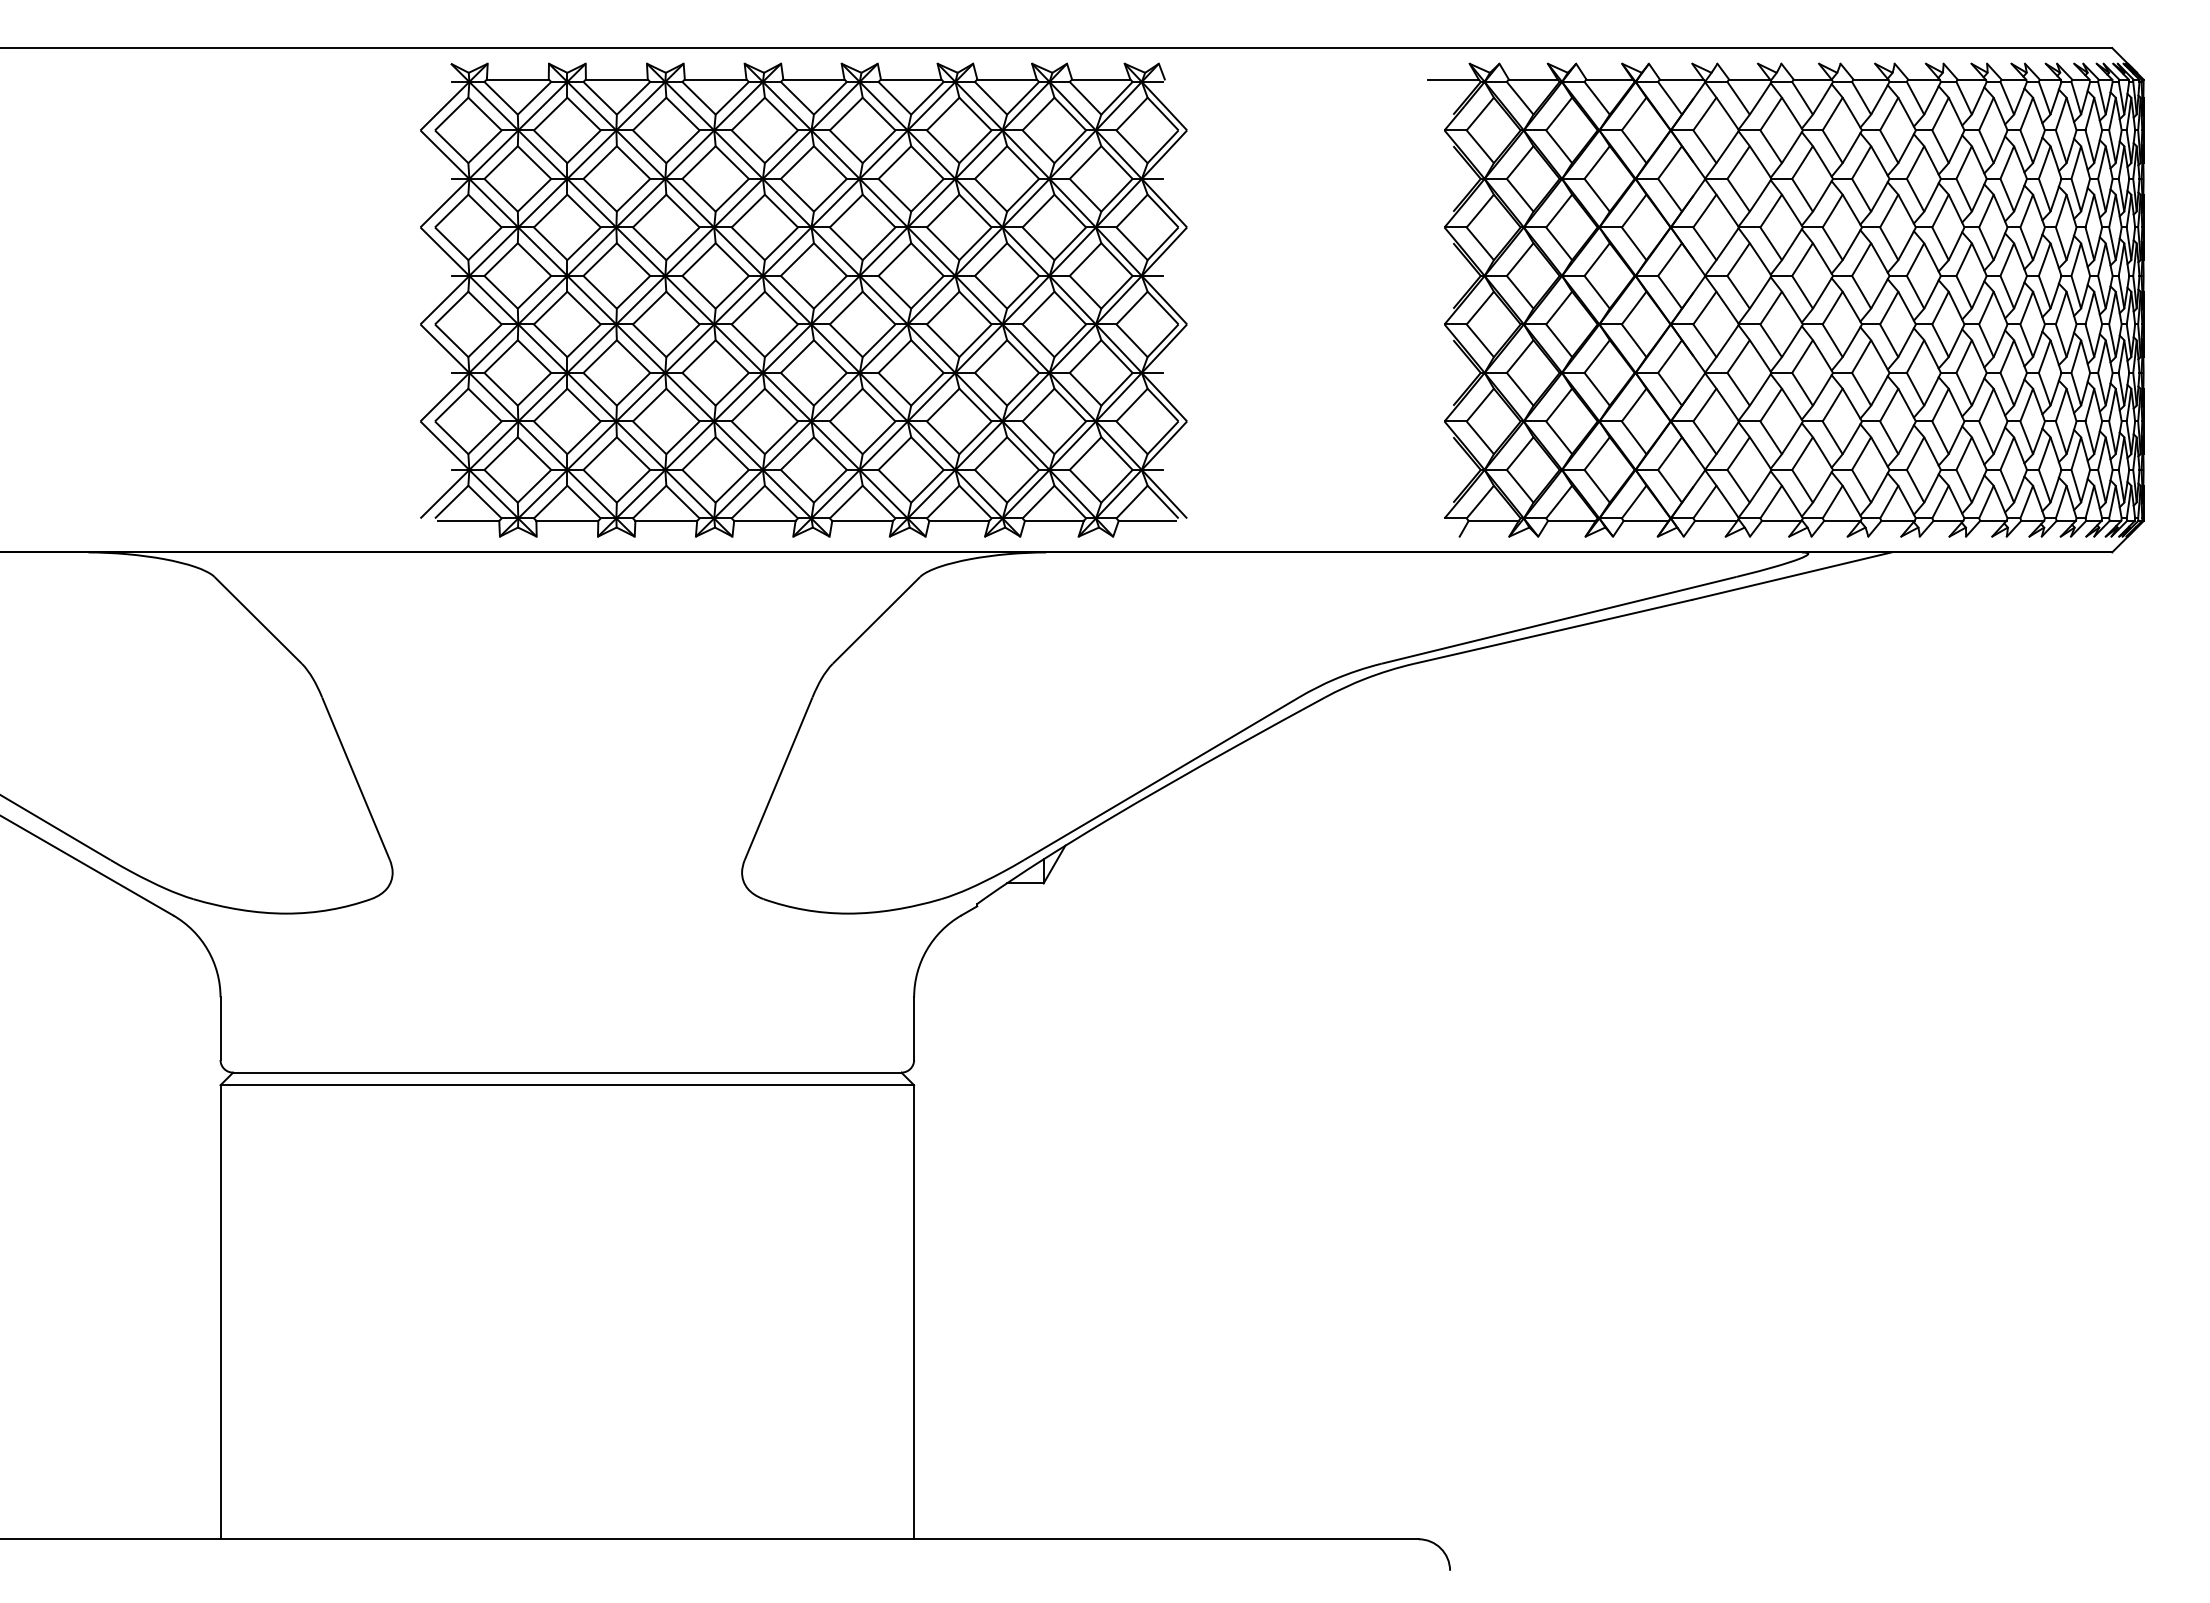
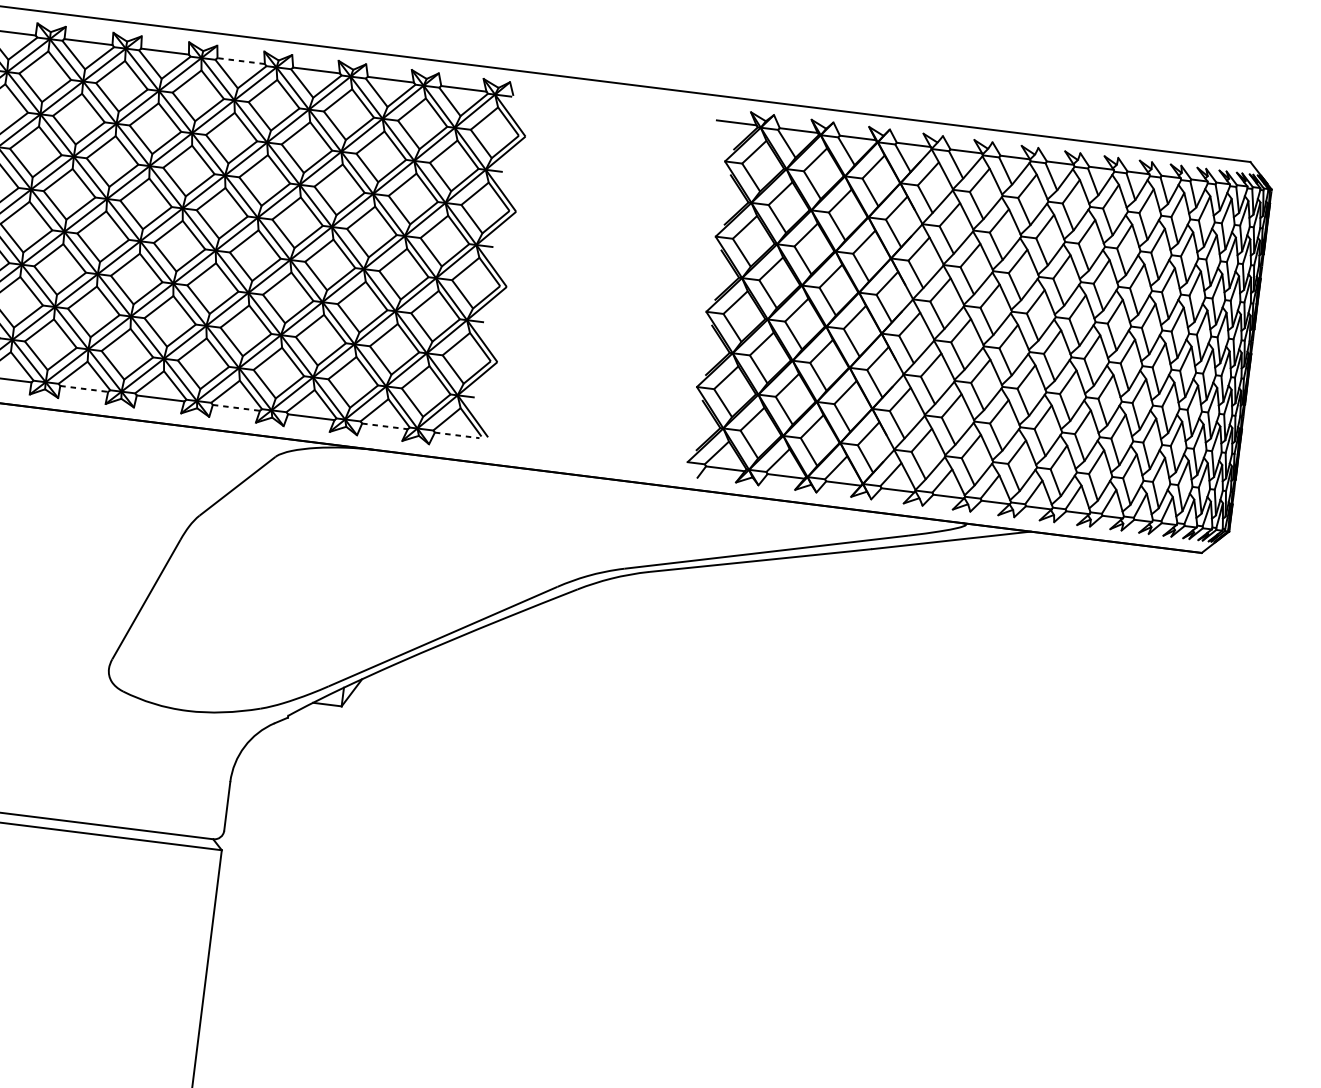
line: (813, 79) -> (240, 61), solid -> dashed
line: (666, 520) -> (84, 388), solid -> dashed
line: (863, 520) -> (237, 407), solid -> dashed
line: (1054, 520) -> (385, 426), solid -> dashed
line: (1147, 520) -> (457, 435), solid -> dashed

